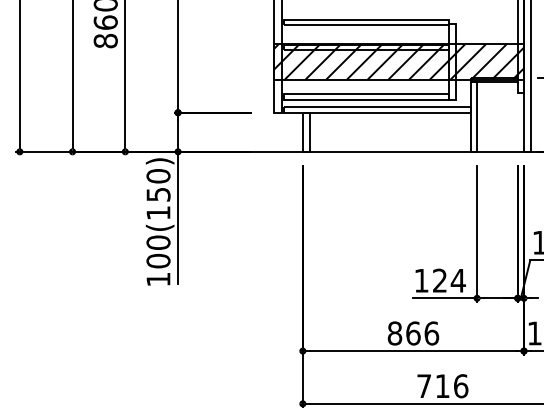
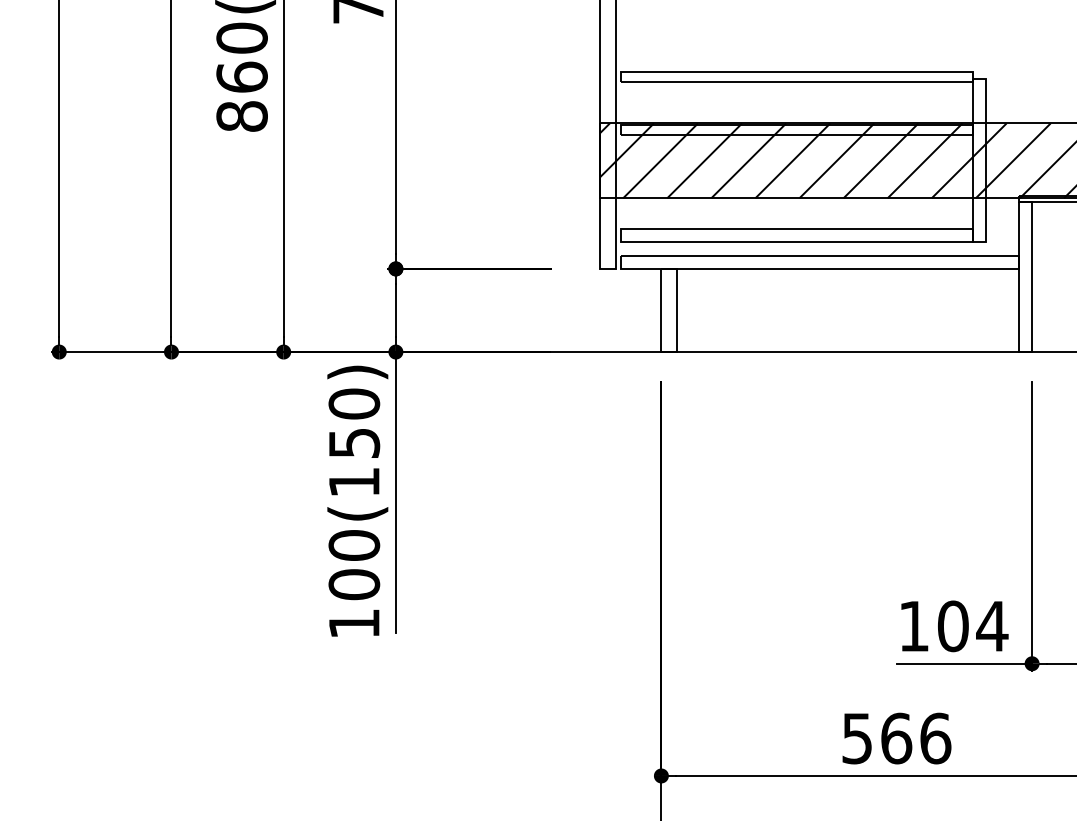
text: (439, 280) -> (952, 625), 124 -> 104
text: (394, 333) -> (856, 738), 866 -> 566

